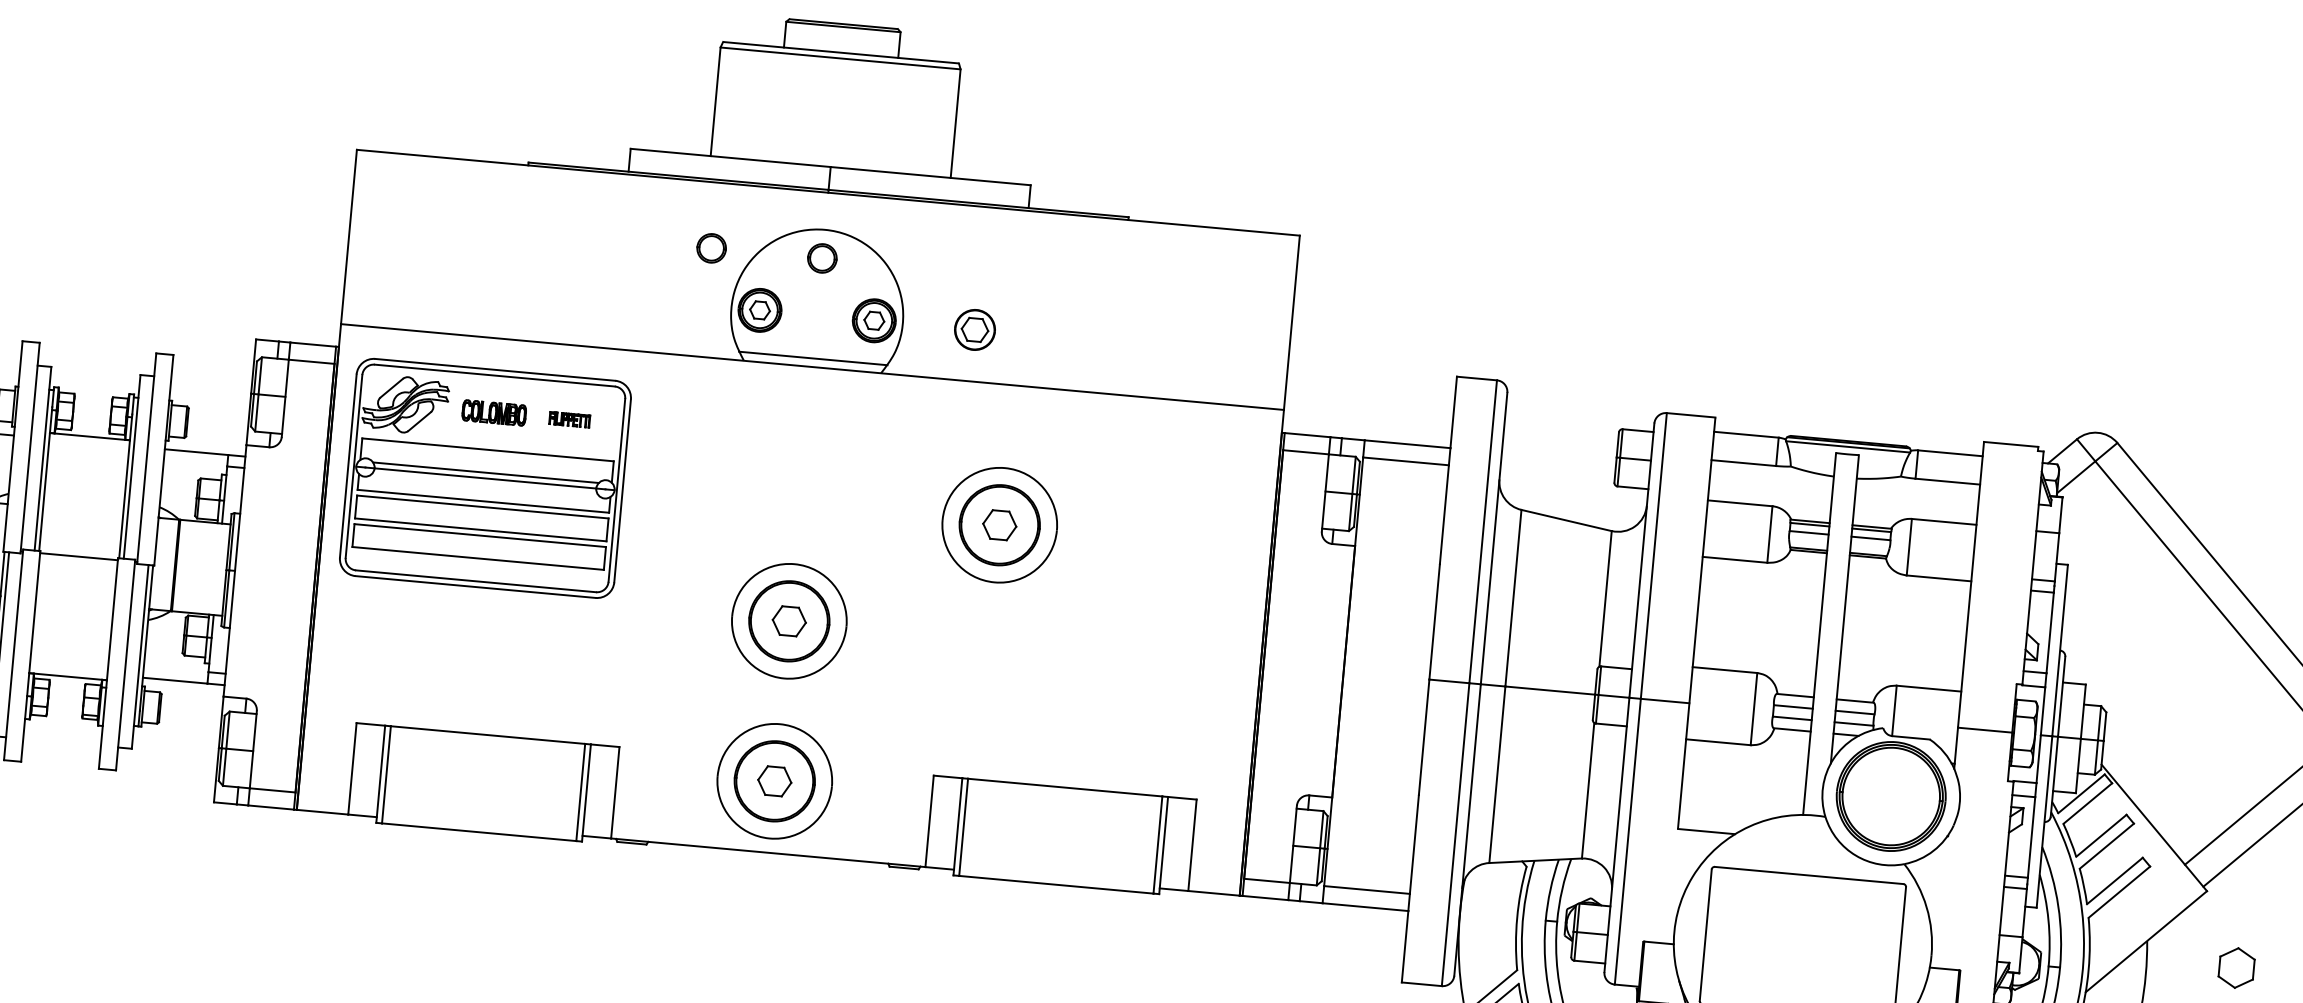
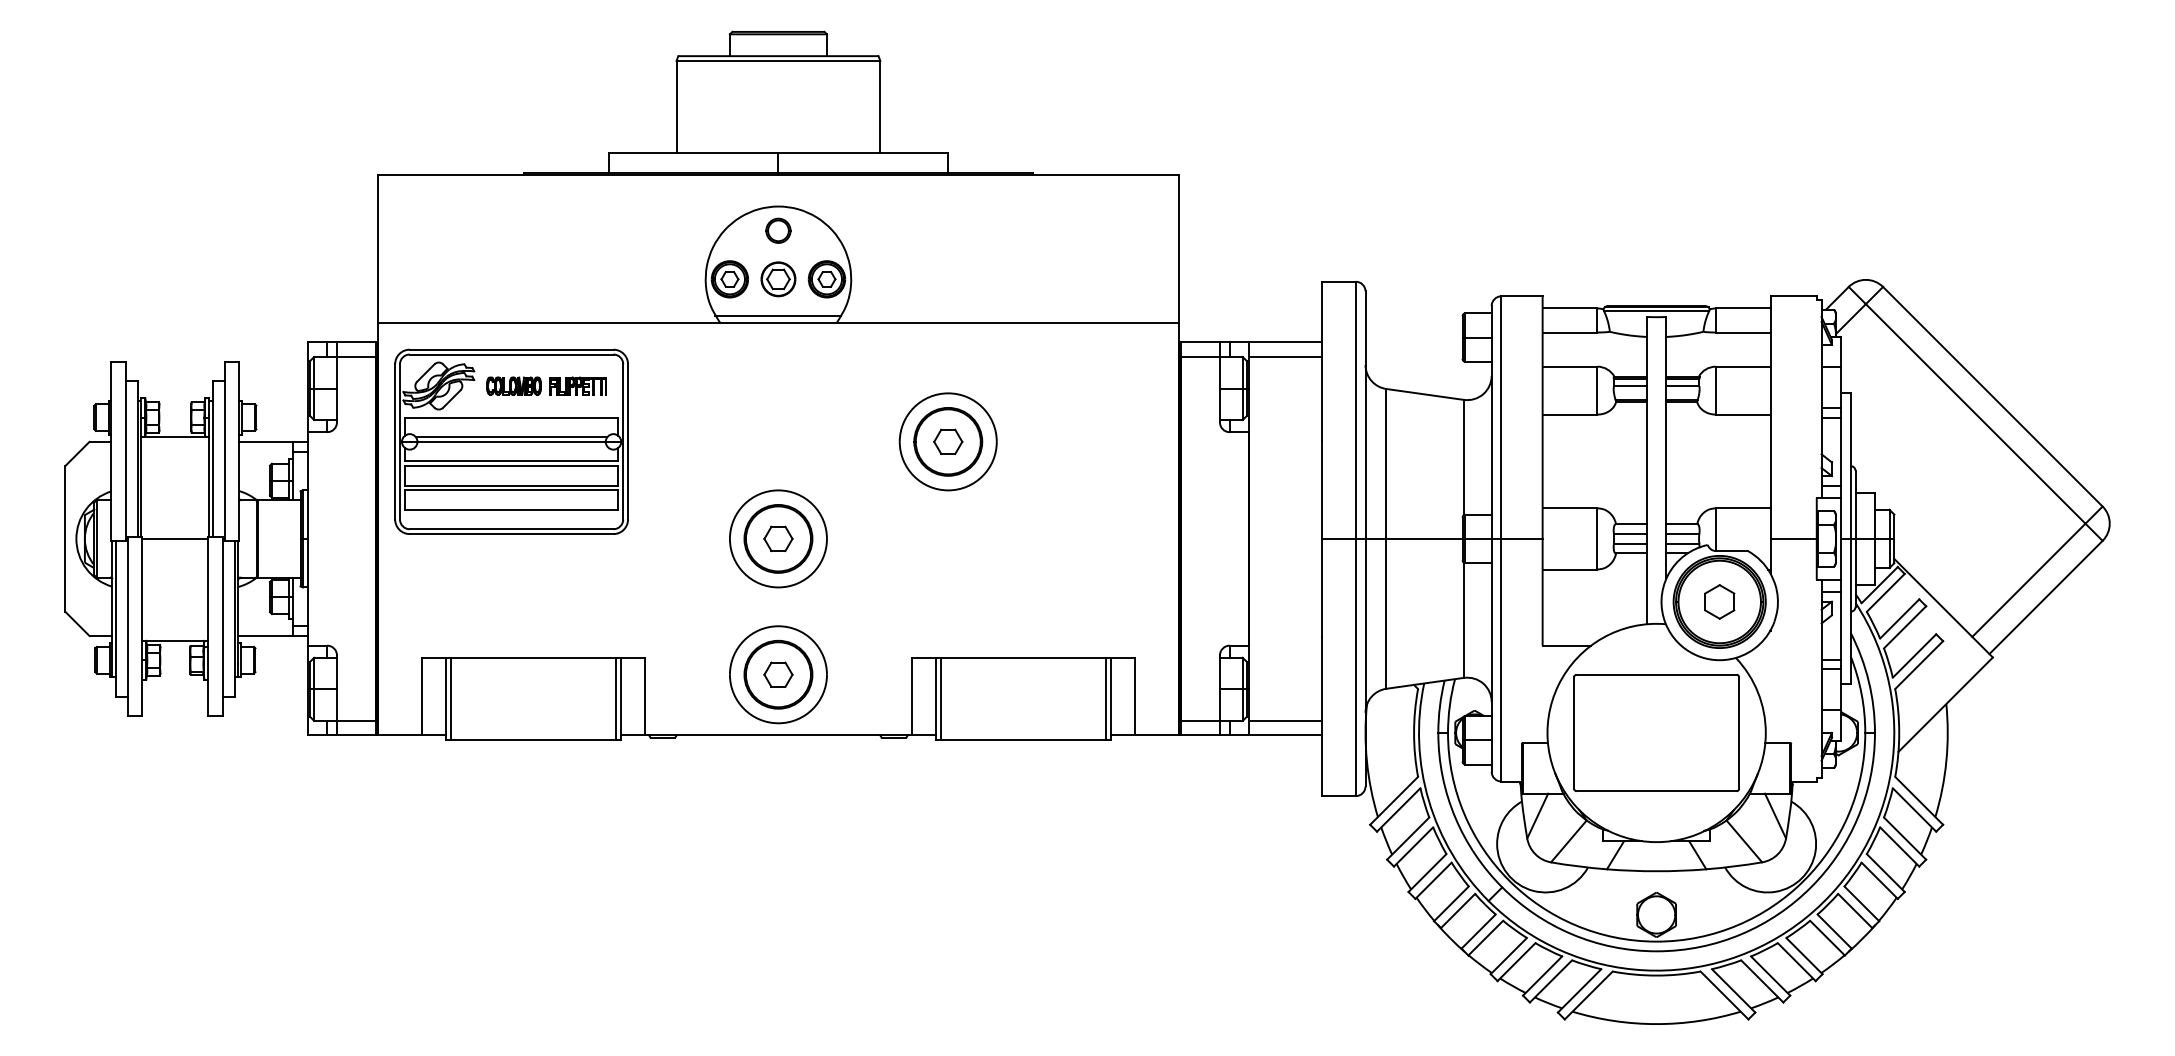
part: (711, 247) -> (684, 230), removed
part: (975, 330) -> (778, 279), moved
part: (569, 419) -> (577, 385), size x1.67
part: (2236, 967) -> (1719, 601), moved

